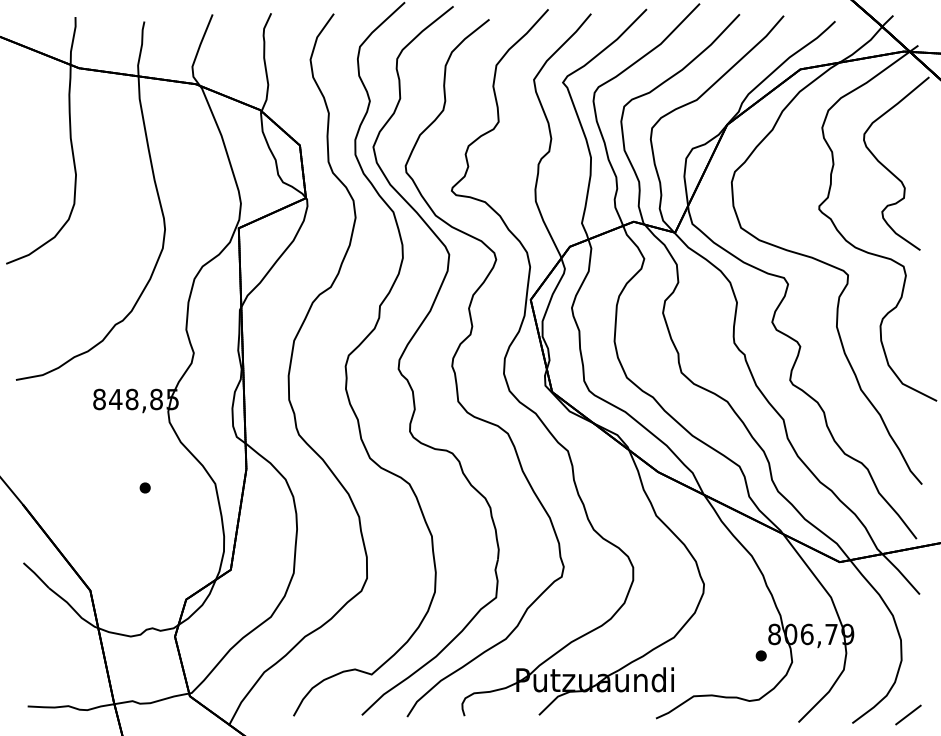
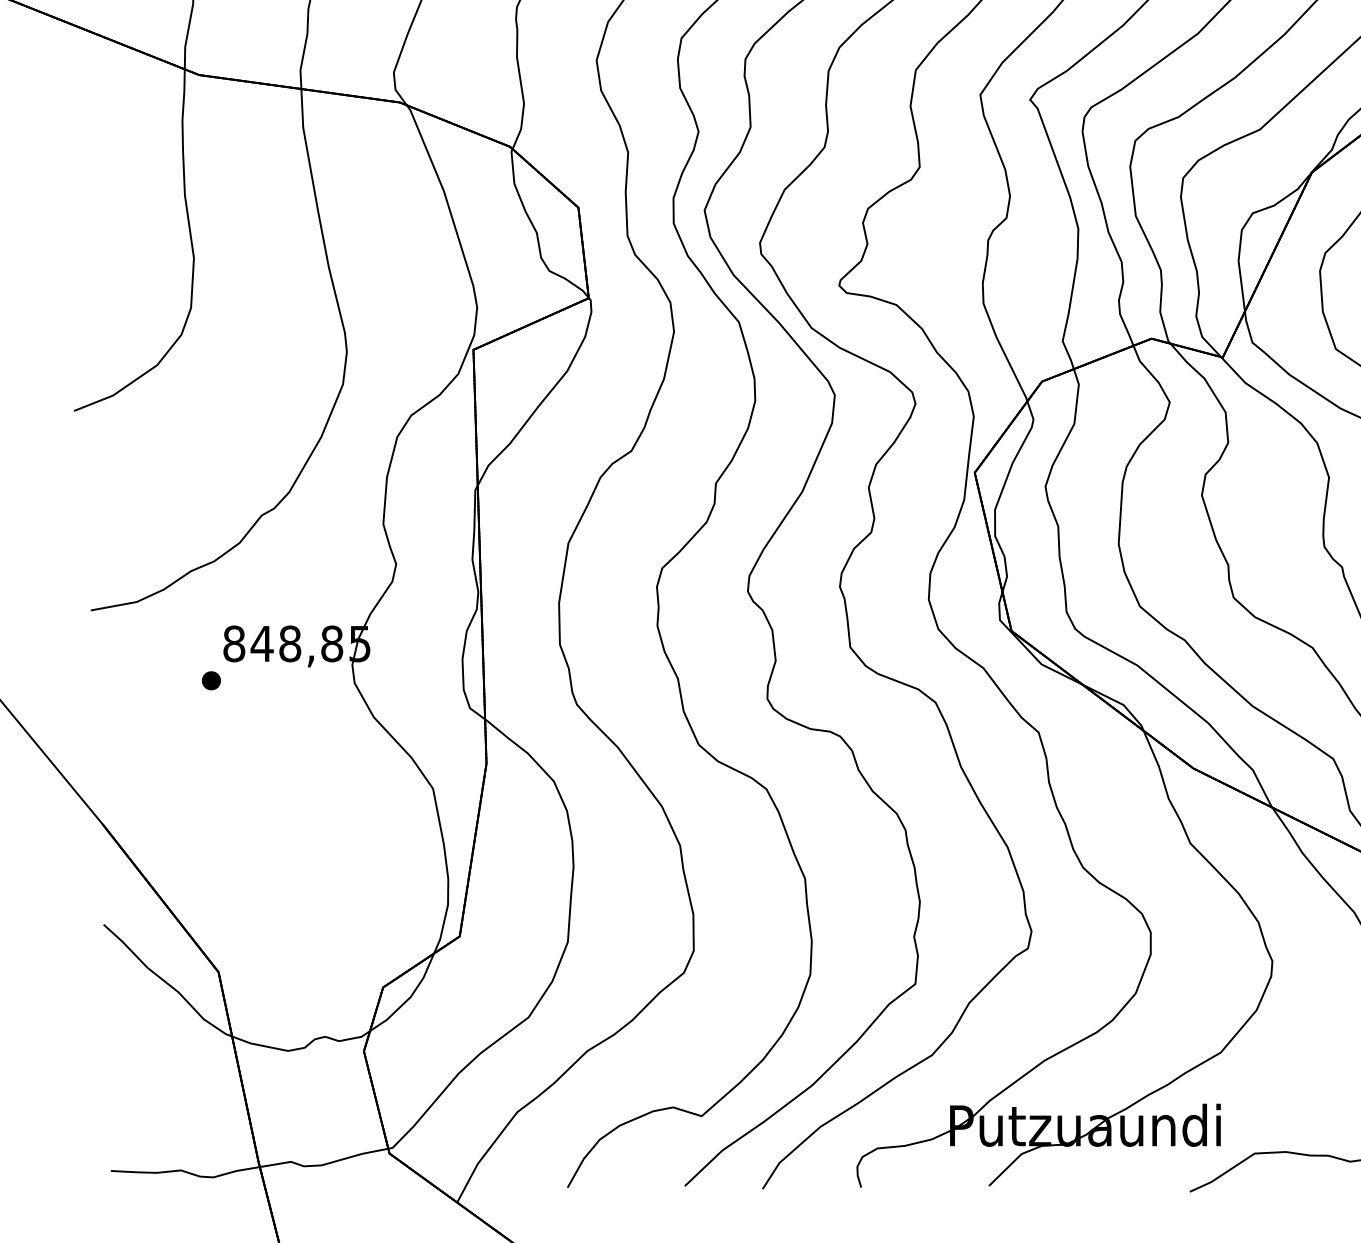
part: (144, 487) -> (210, 679), moved

